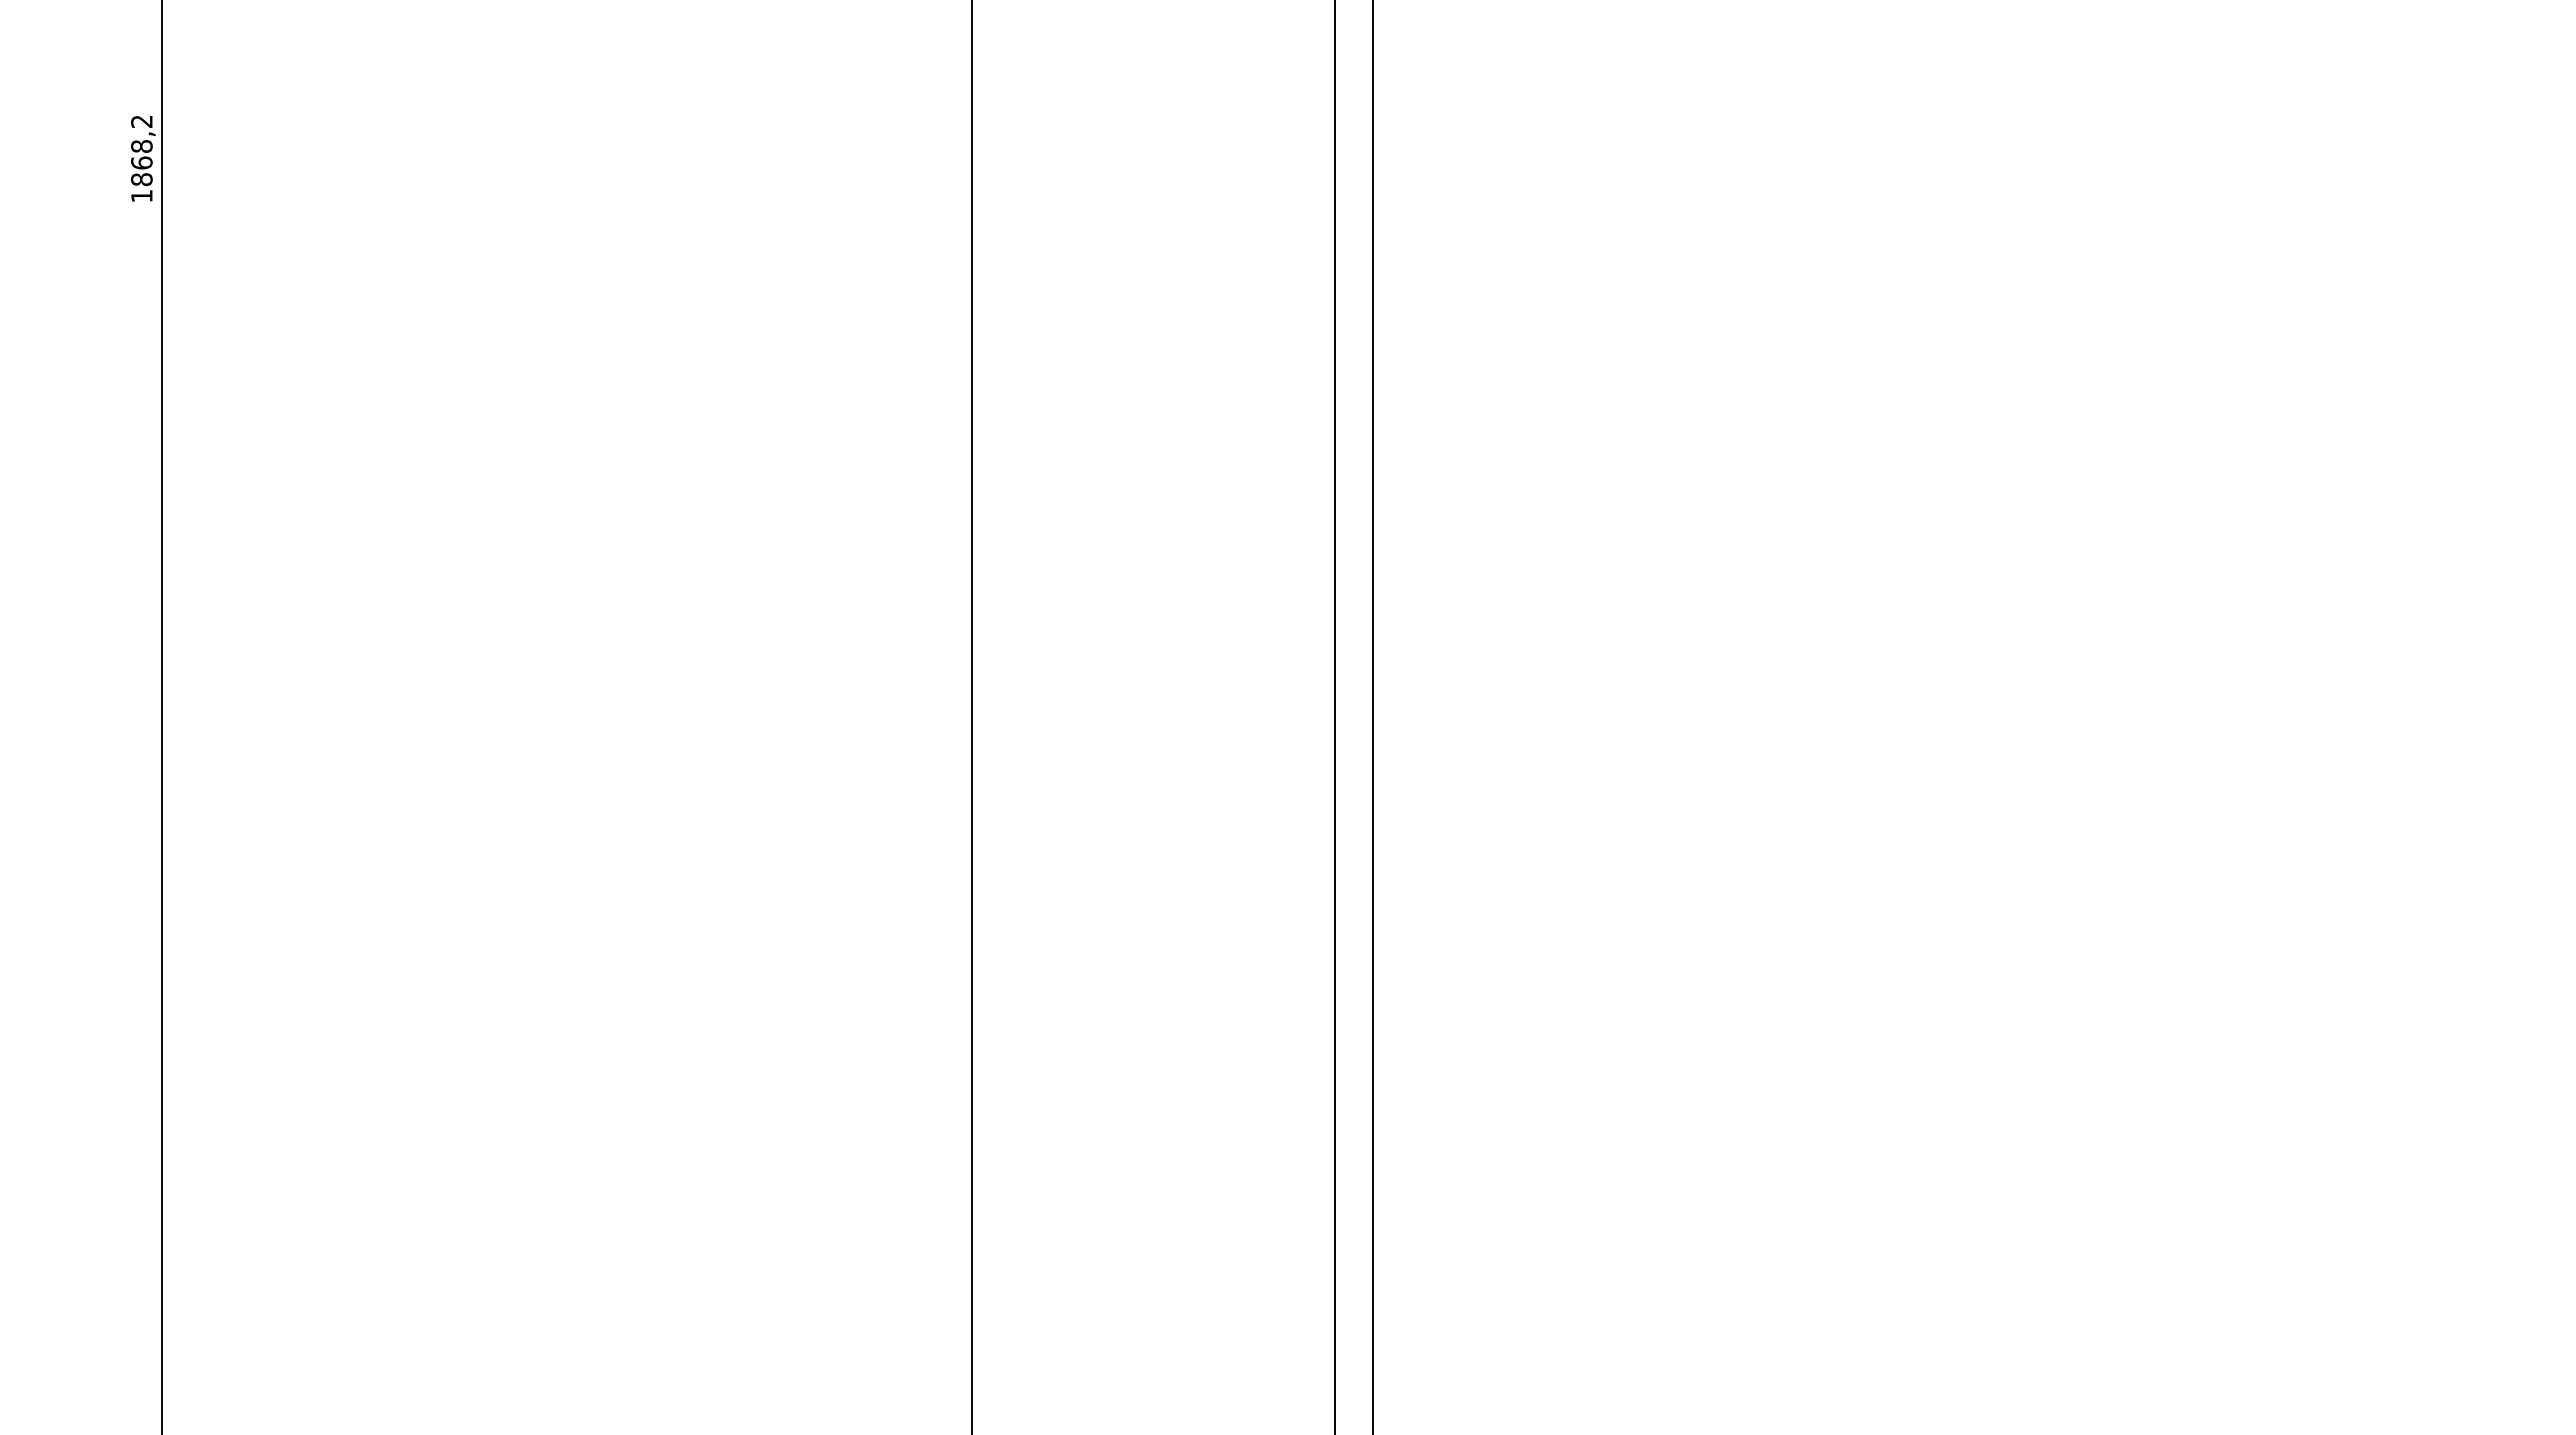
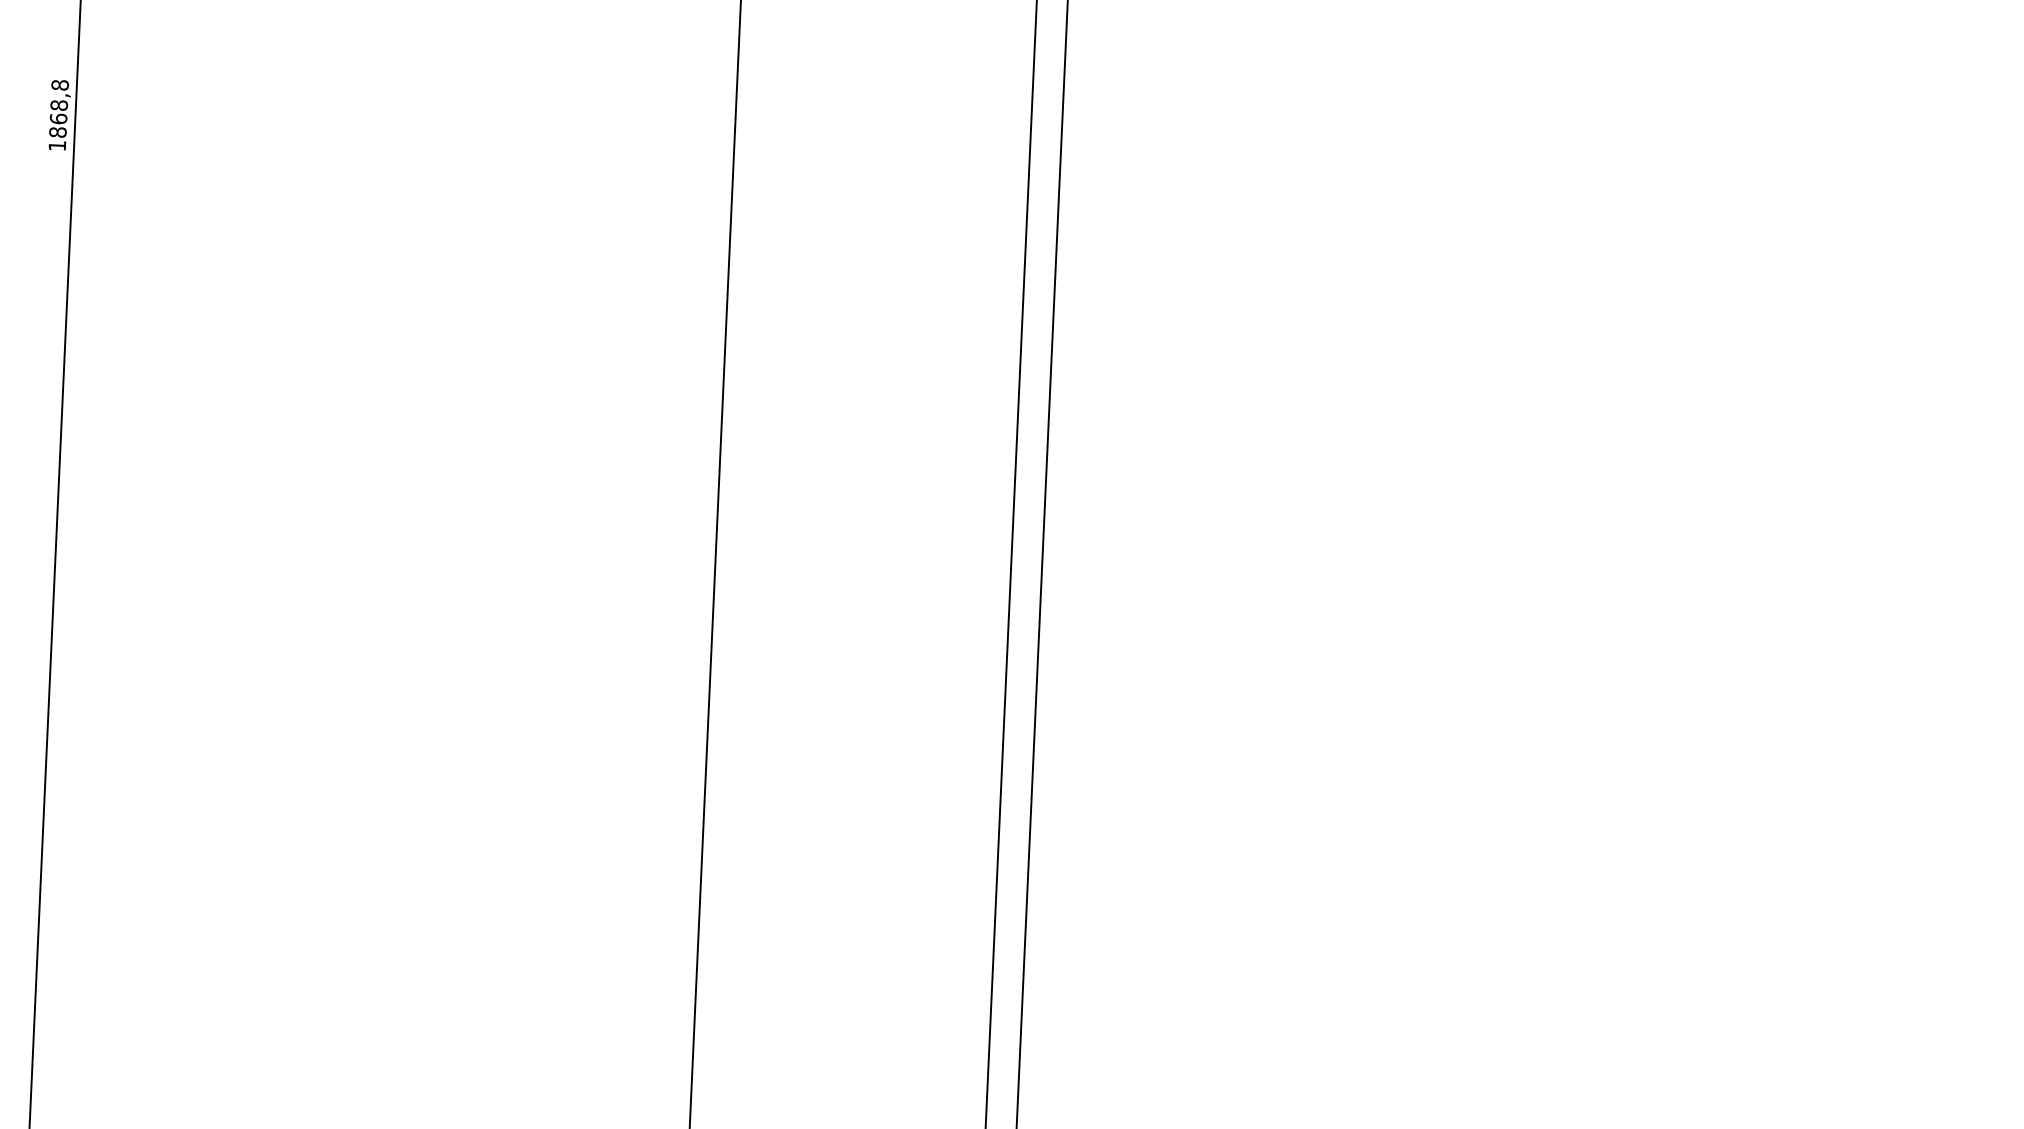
text: (141, 121) -> (59, 85), 1868,2 -> 1868,8

